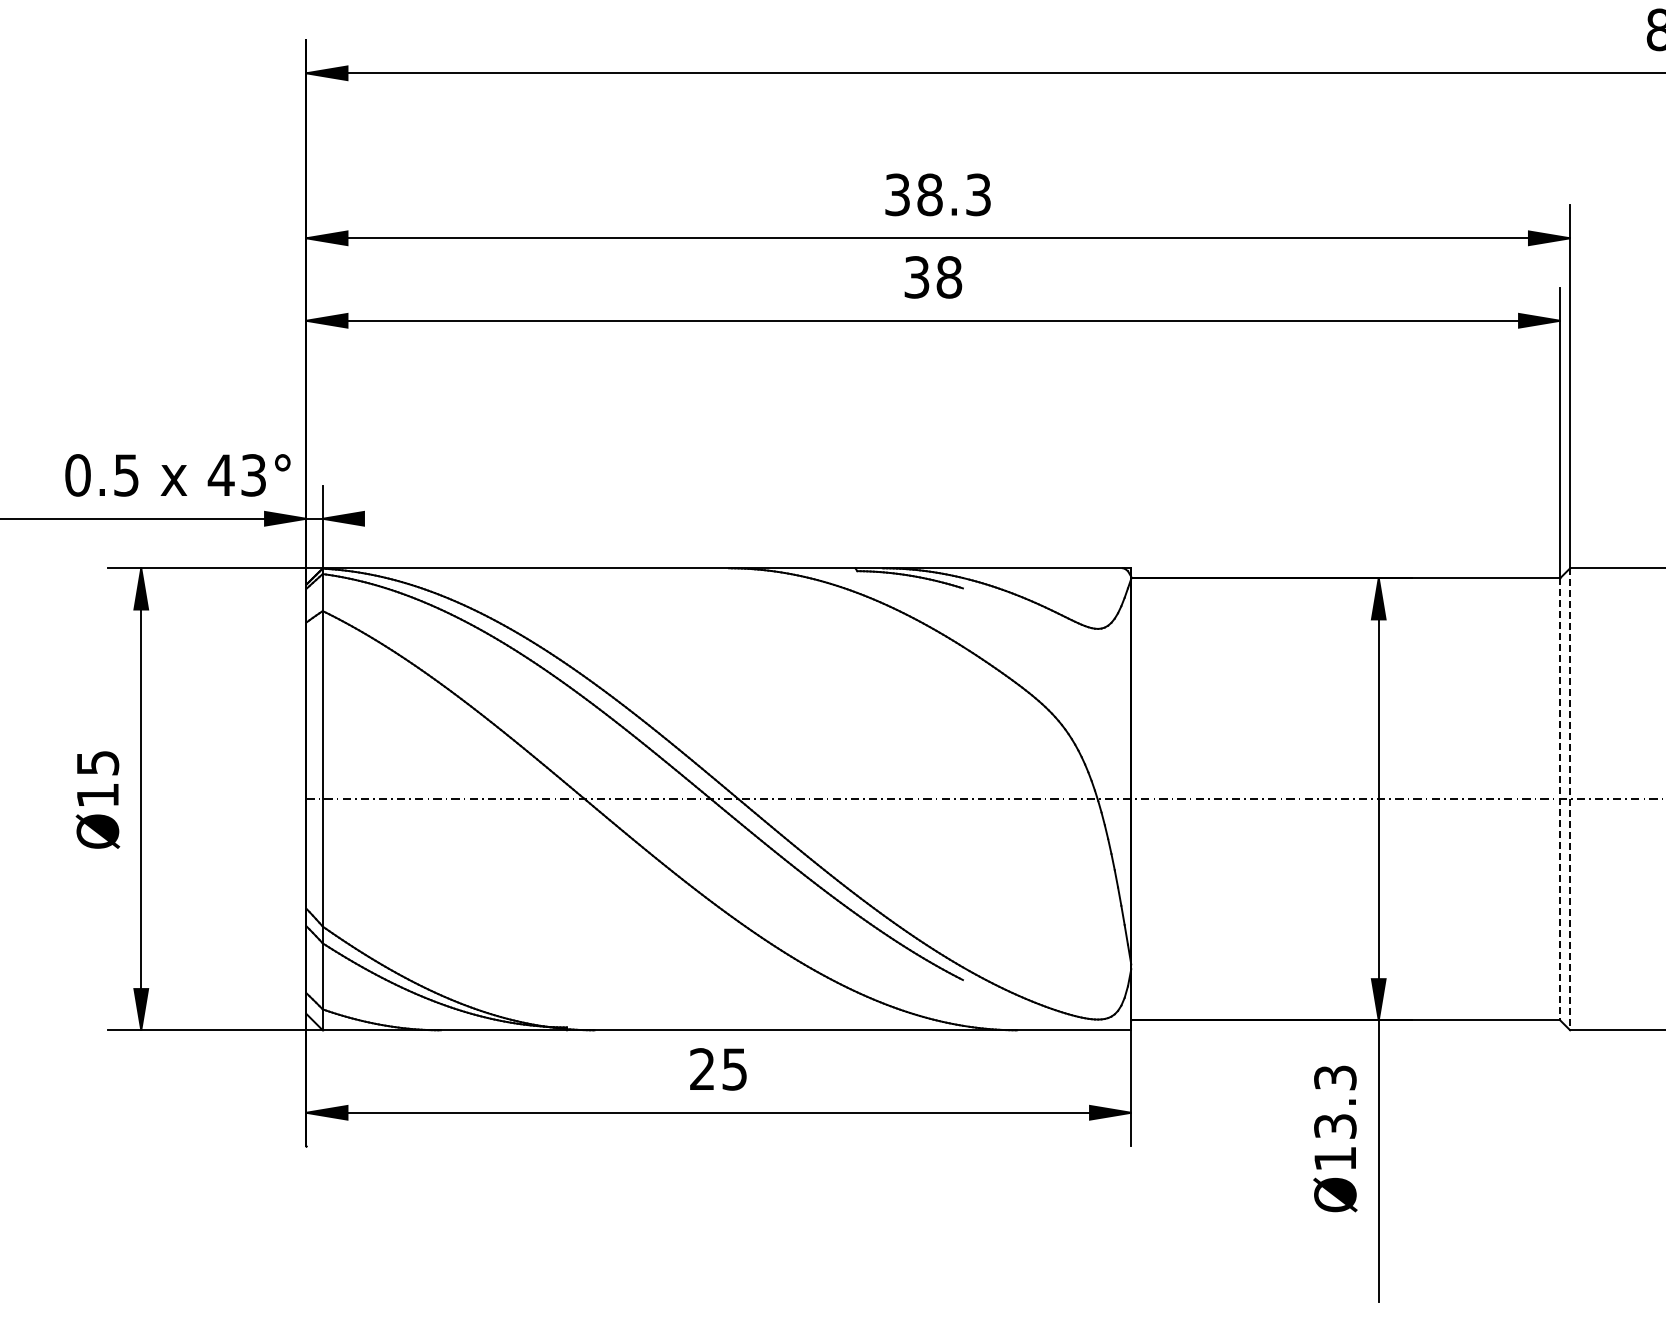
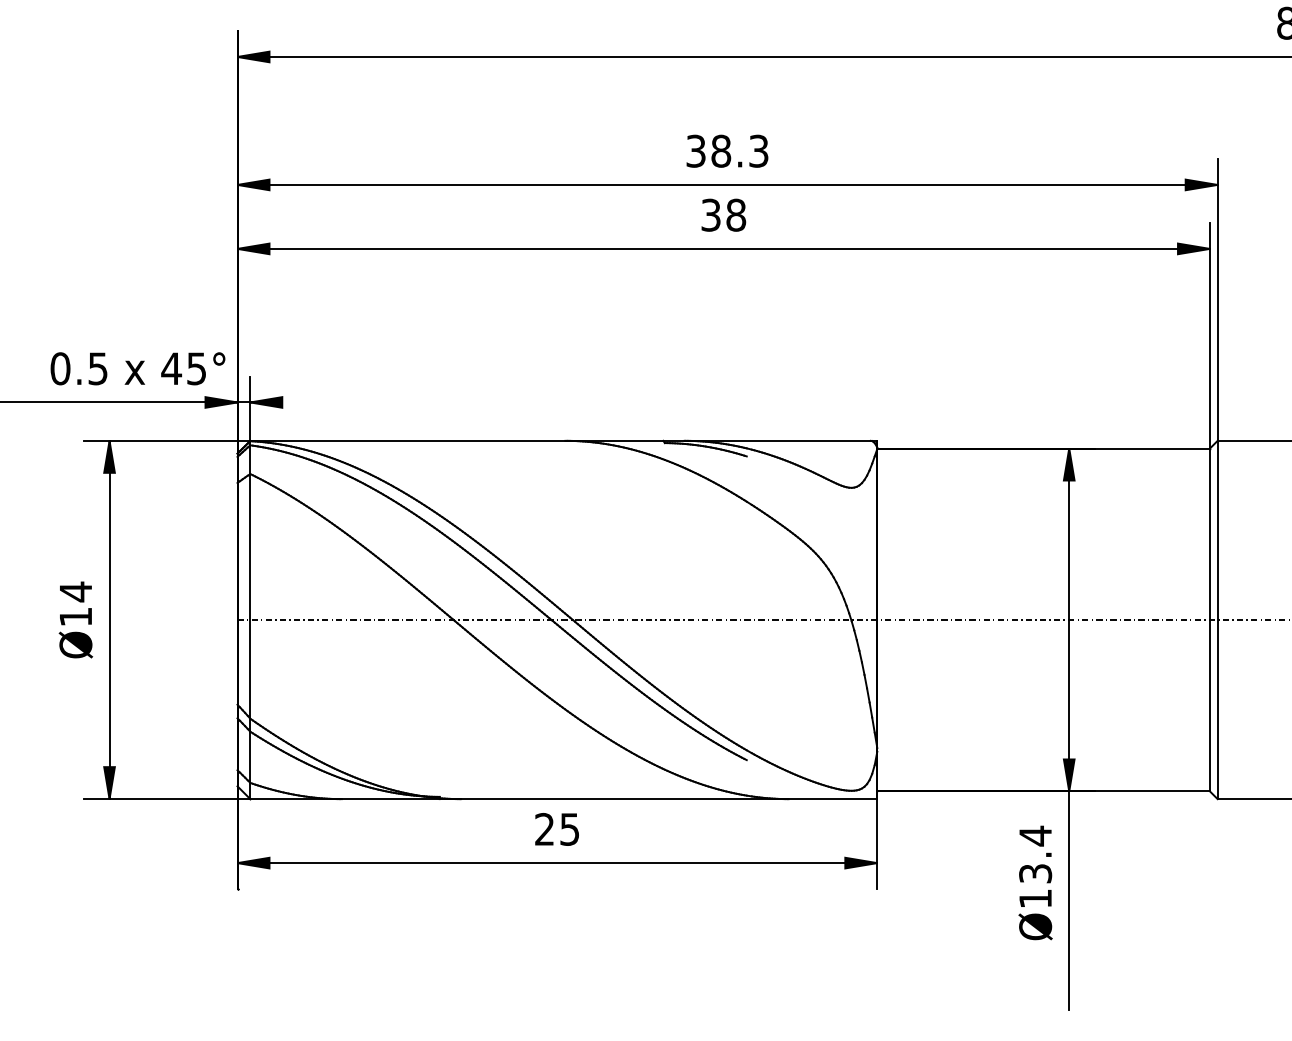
text: (253, 474) -> (196, 368), 43° -> 45°
text: (98, 762) -> (76, 591), Ø15 -> Ø14
line: (1560, 799) -> (1210, 620), dashed -> solid
line: (1570, 799) -> (1217, 620), dashed -> solid
text: (1335, 1077) -> (1035, 835), Ø13.3 -> Ø13.4

